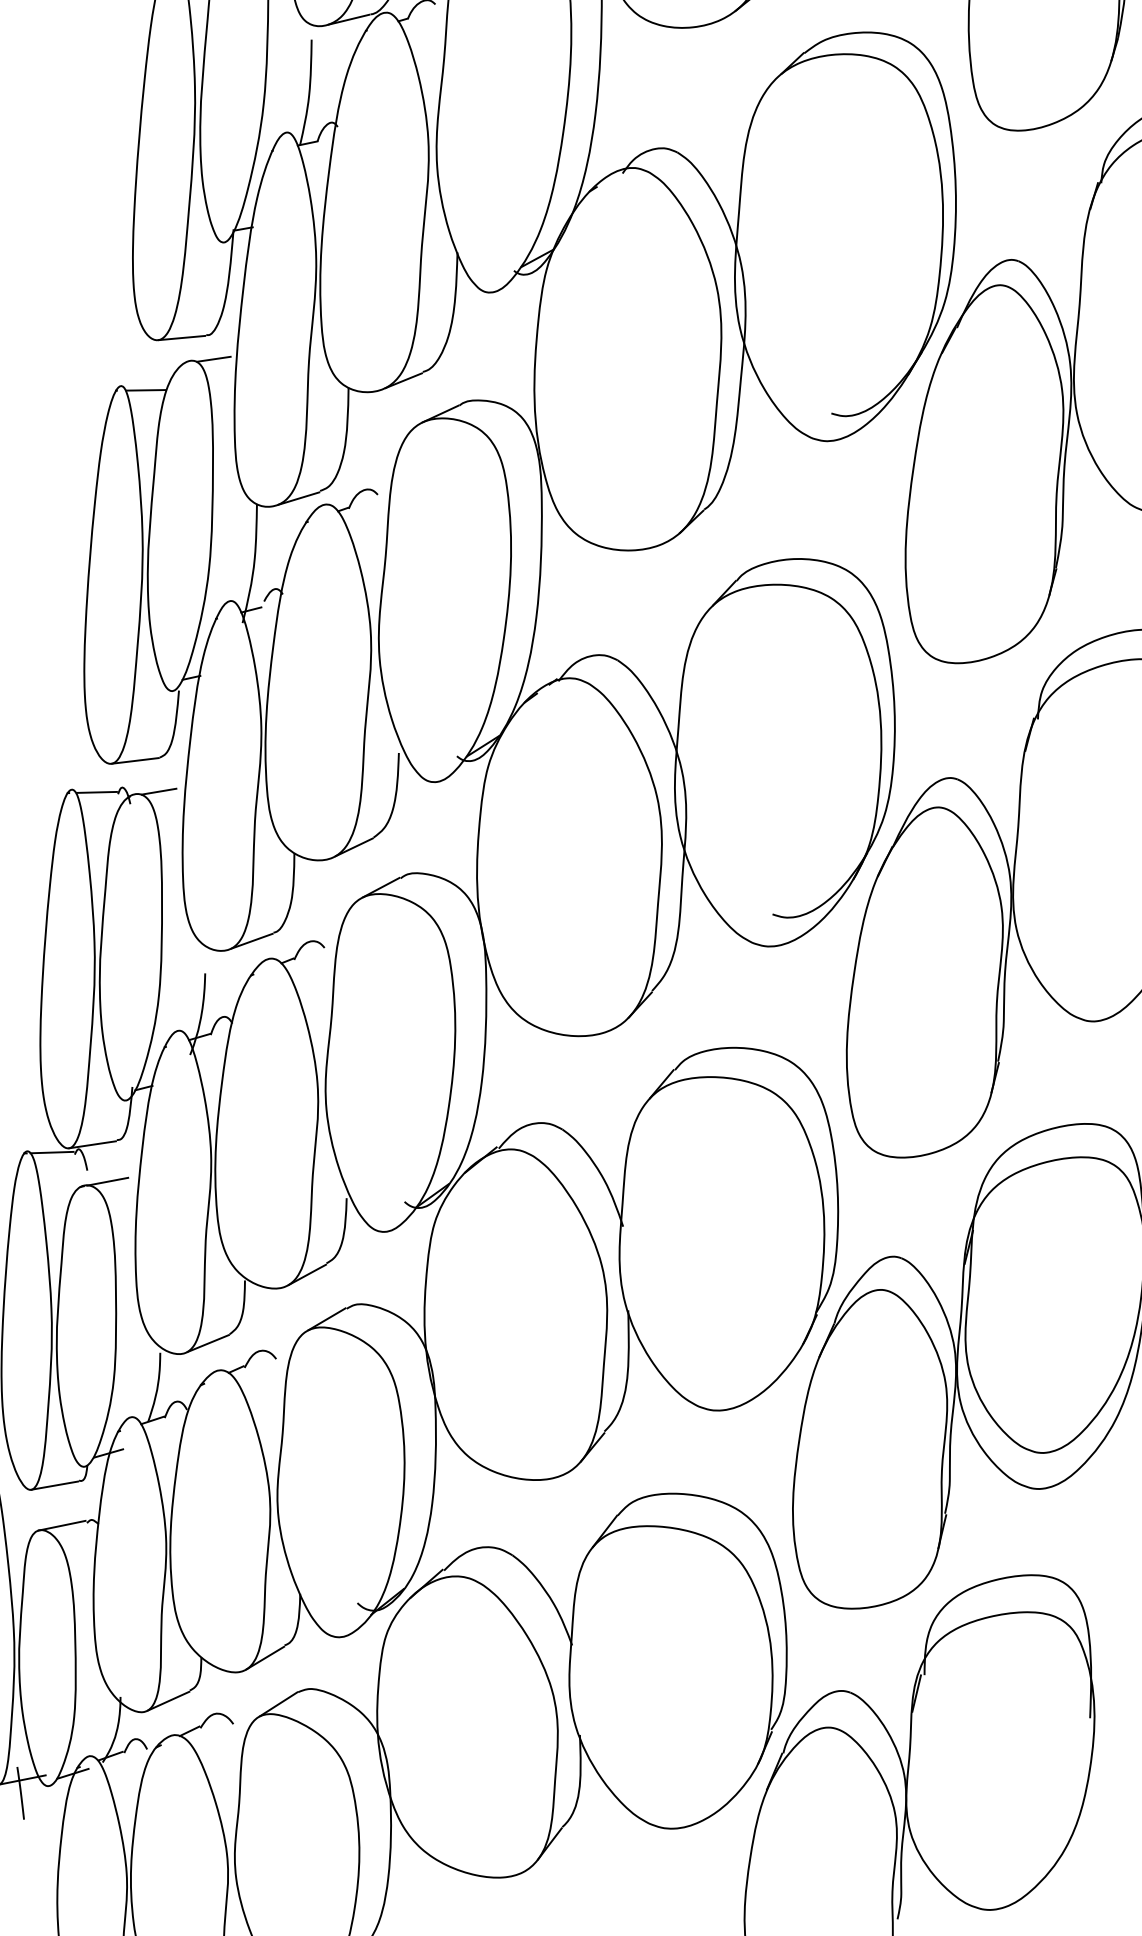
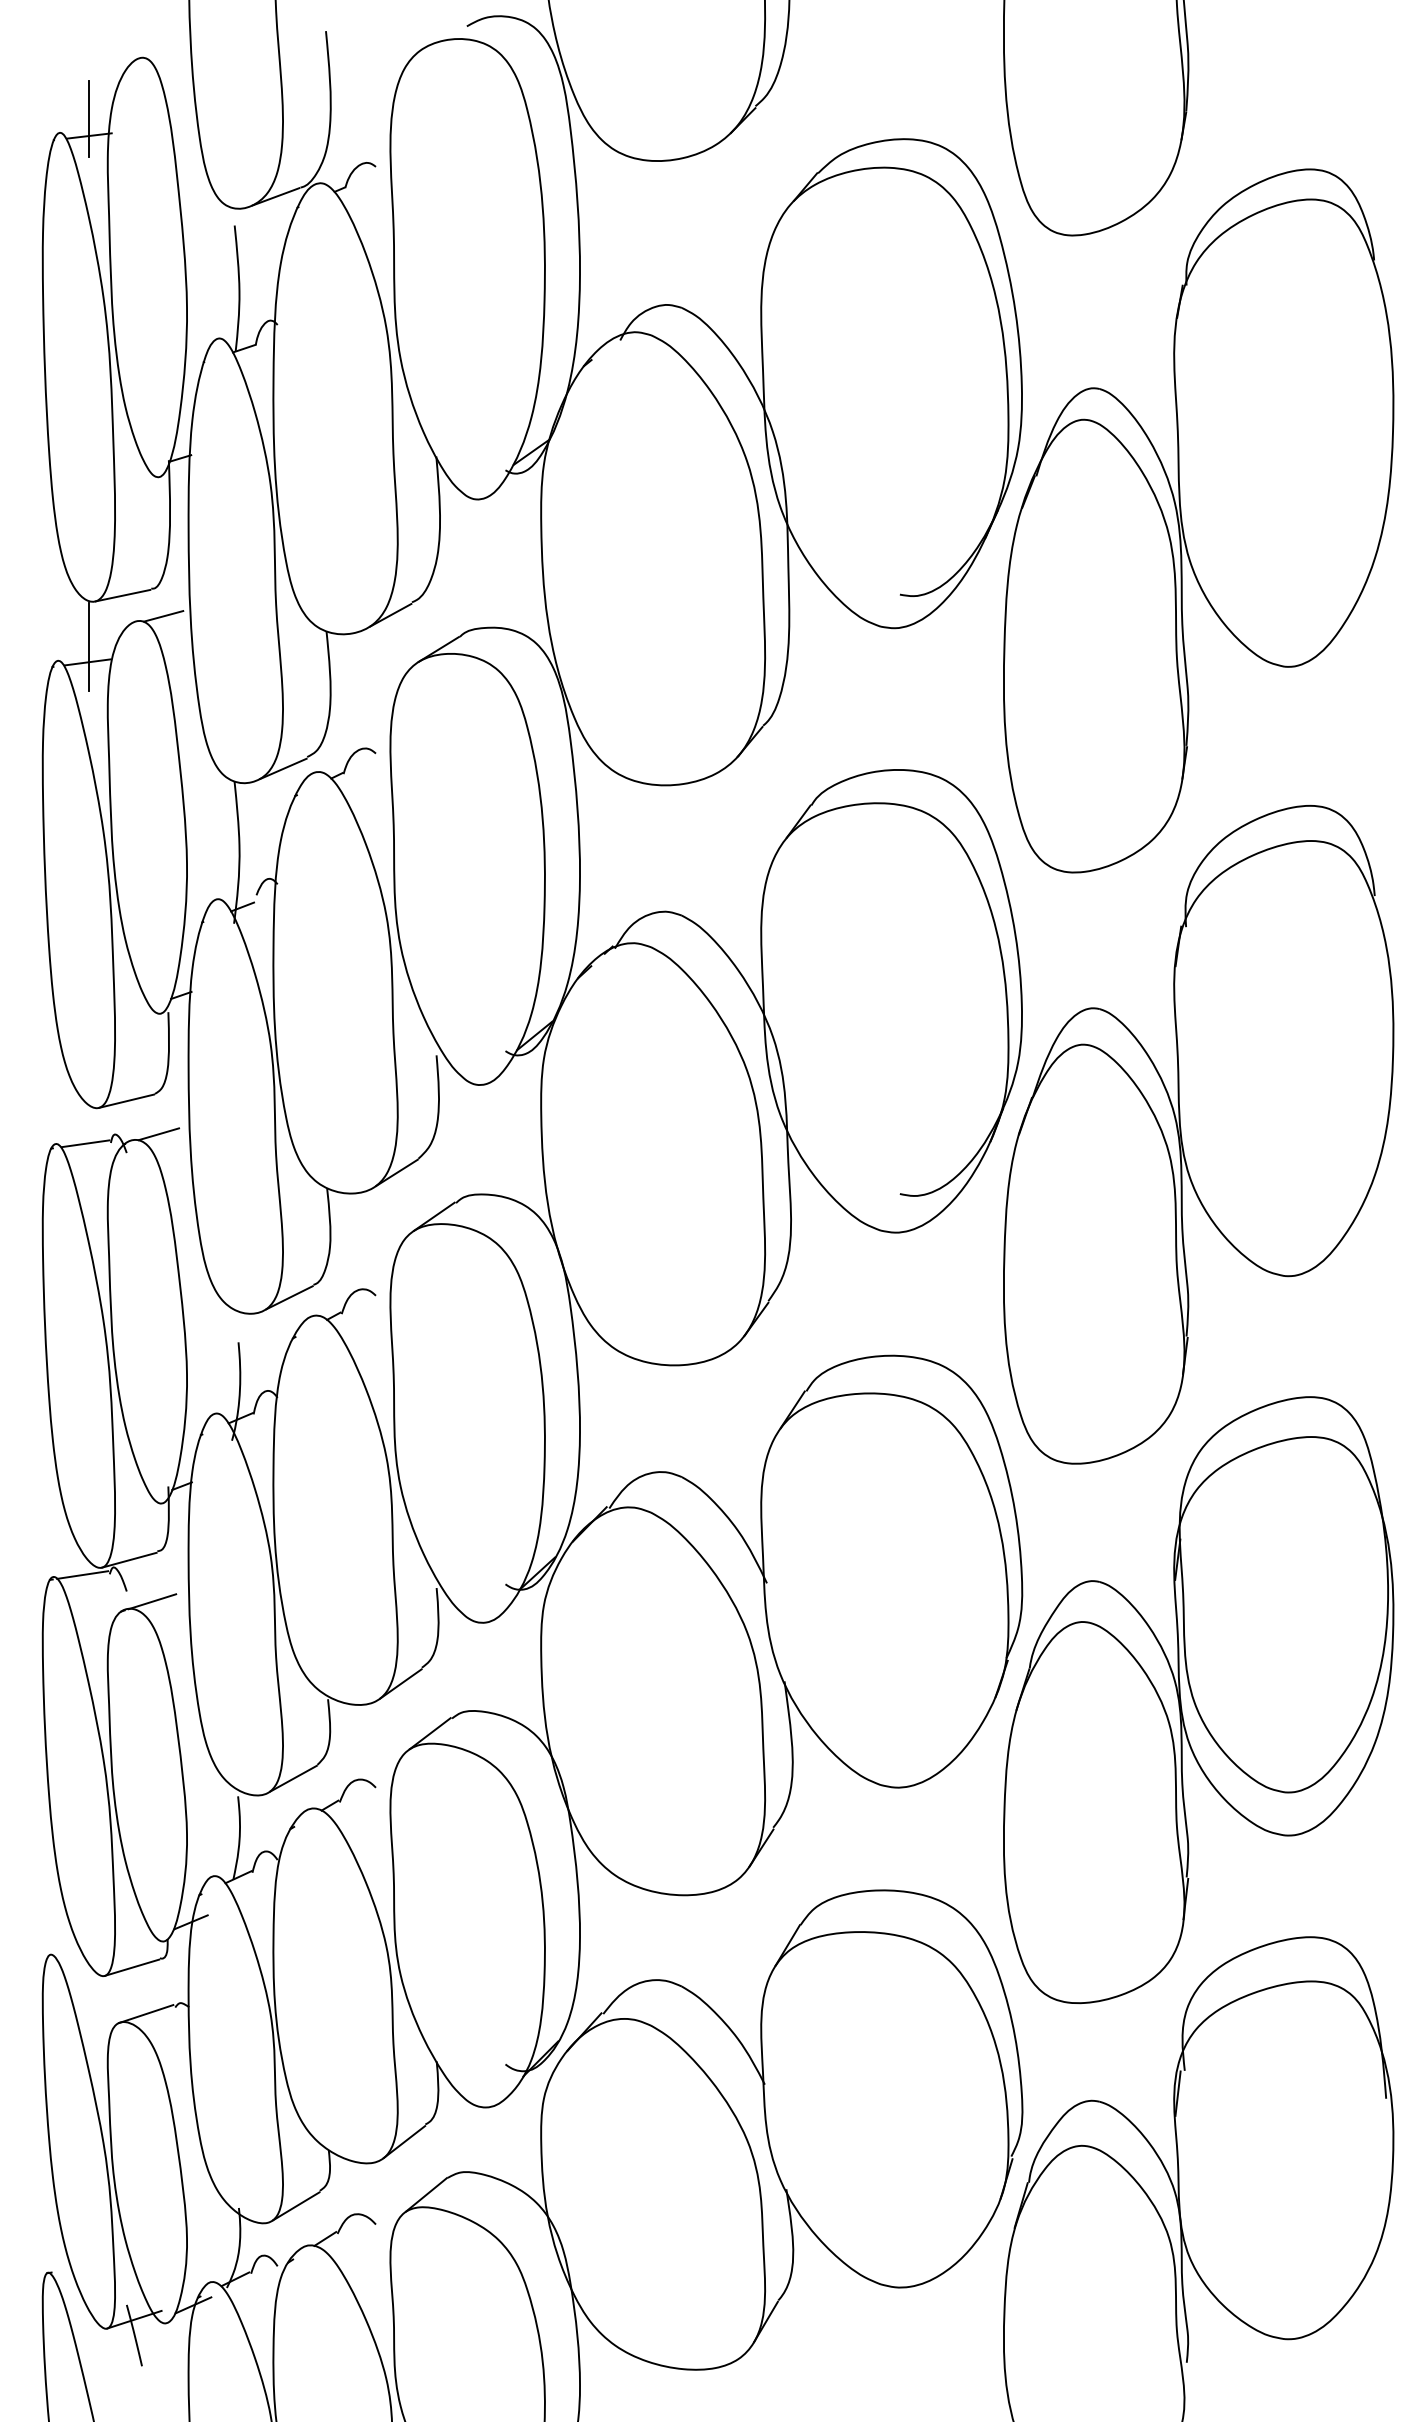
line: (148, 377) -> (89, 646), added

